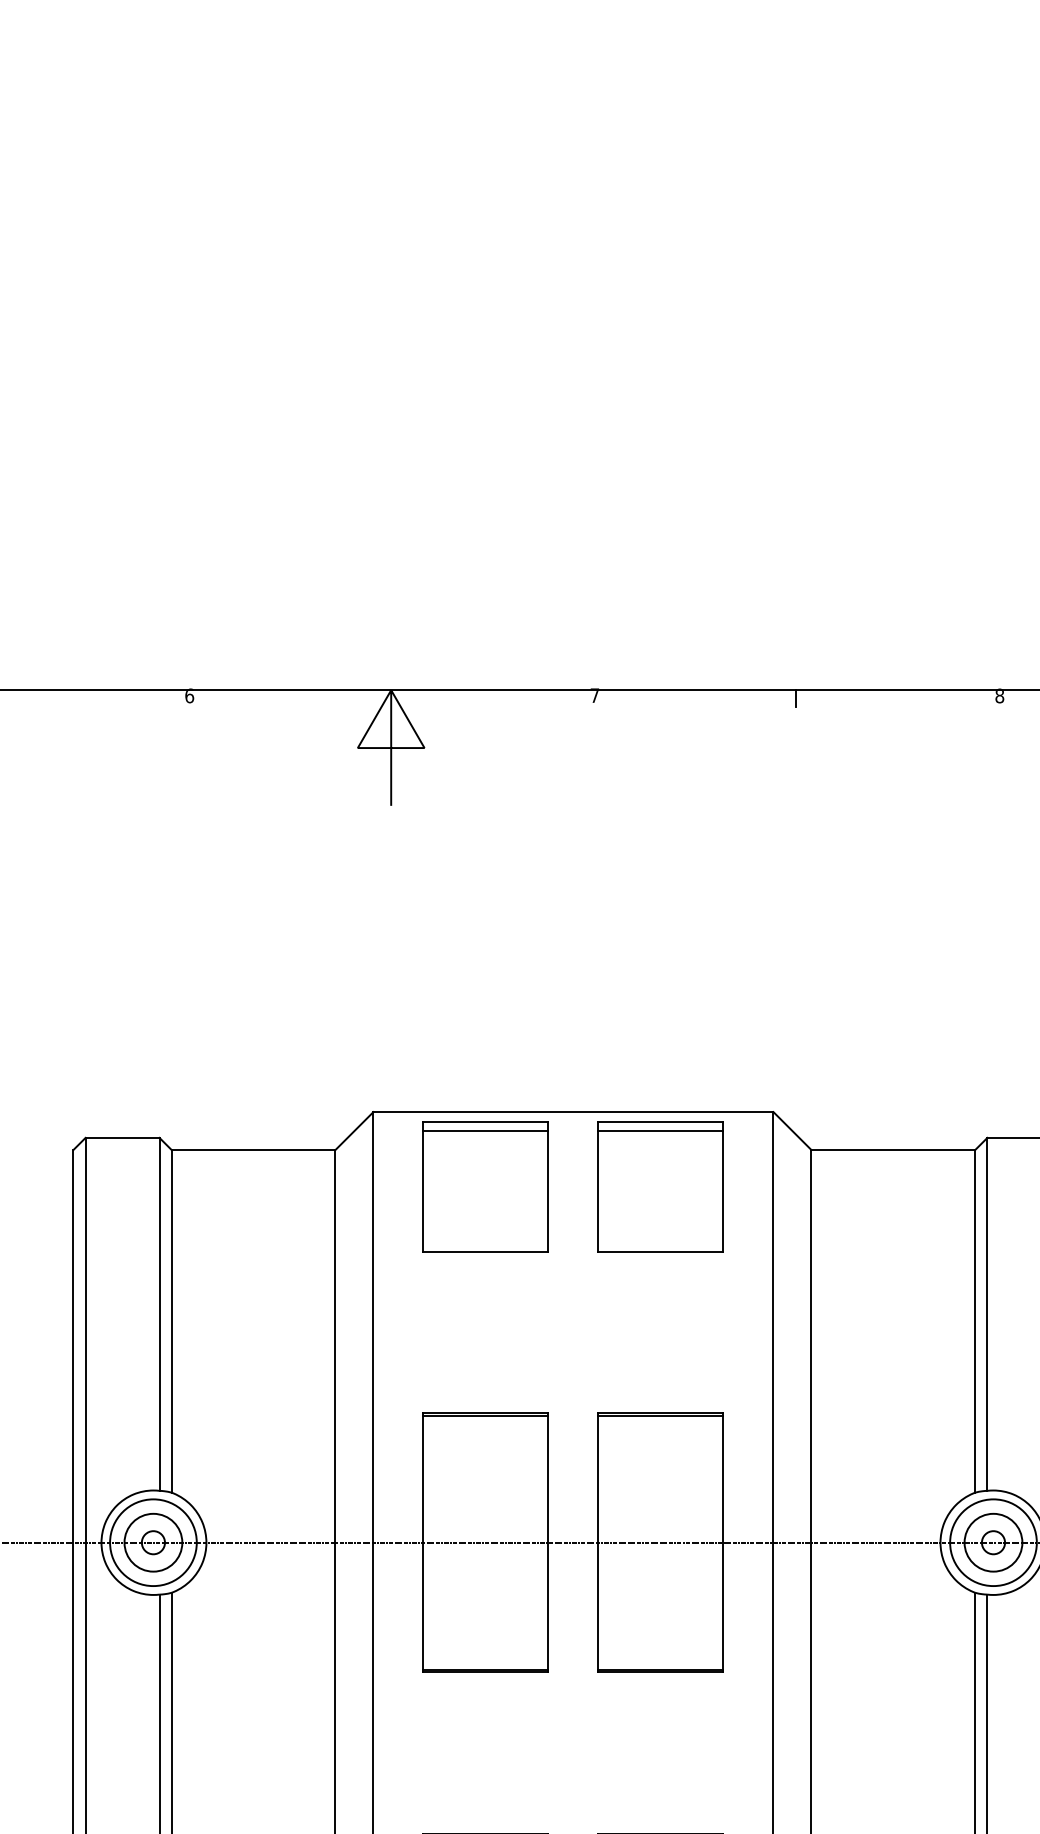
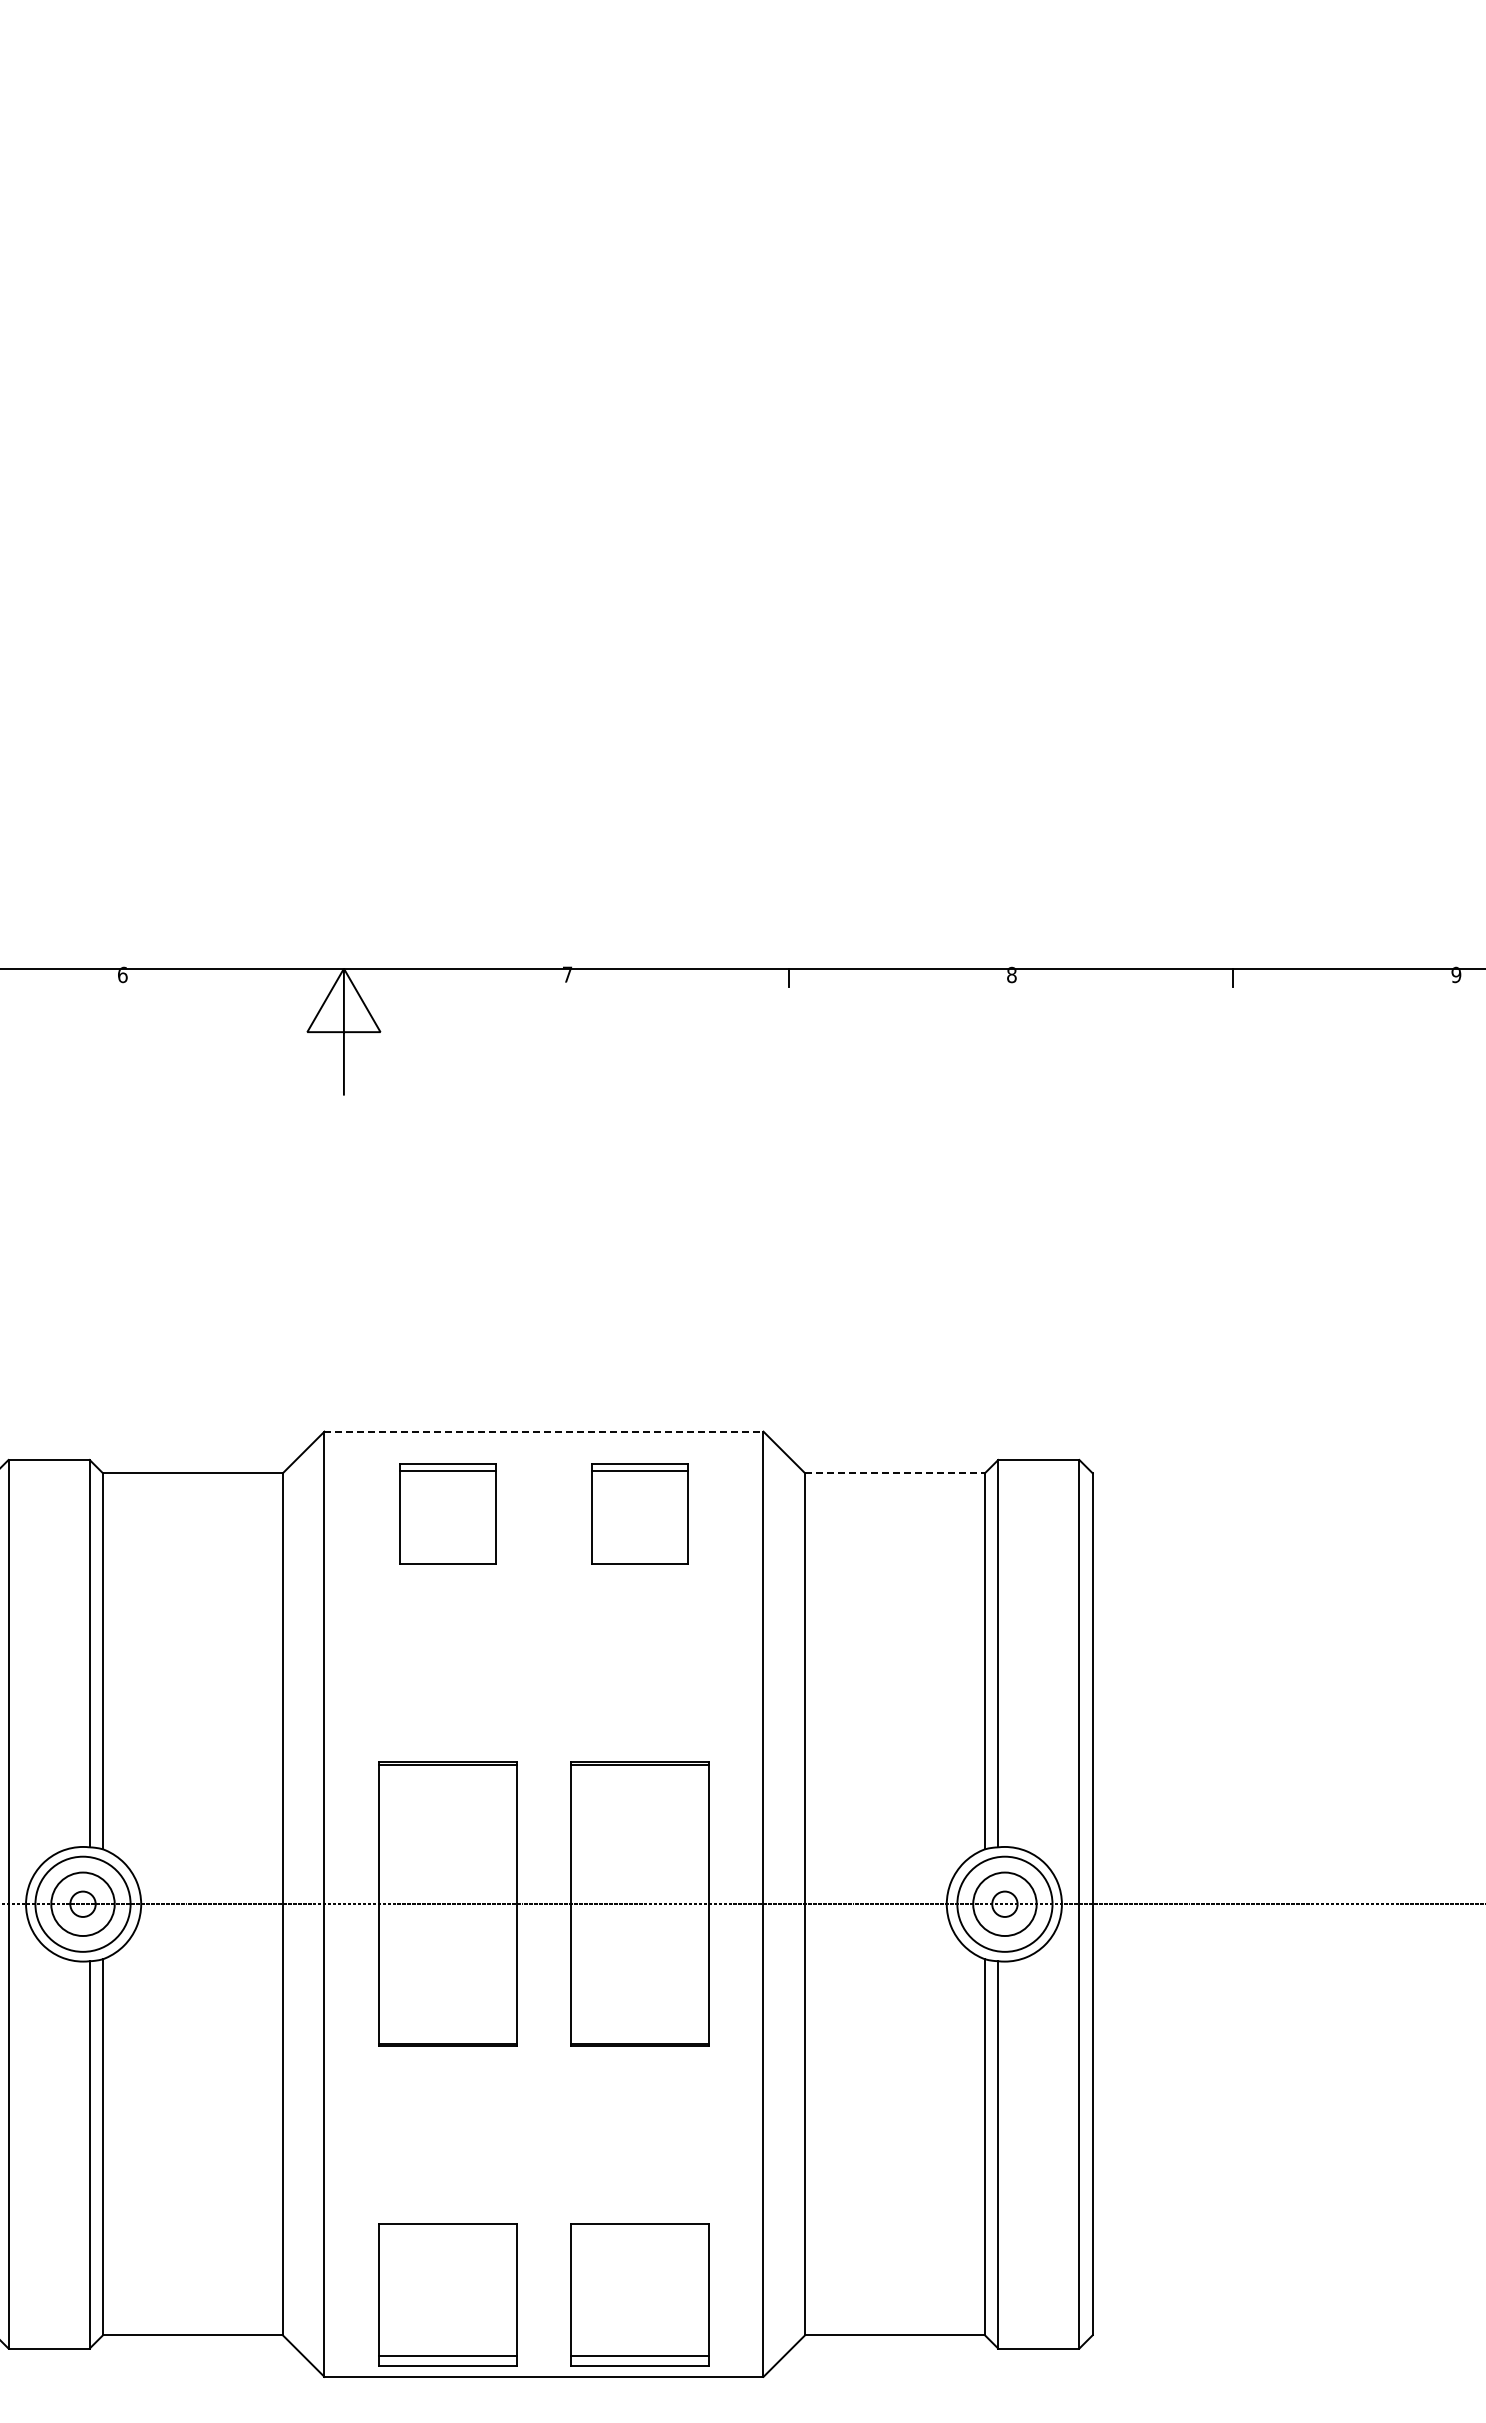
line: (573, 1111) -> (543, 1431), solid -> dashed
line: (893, 1150) -> (895, 1473), solid -> dashed
part: (485, 1186) -> (447, 1513), size x0.7
part: (660, 1186) -> (639, 1513), size x0.7

